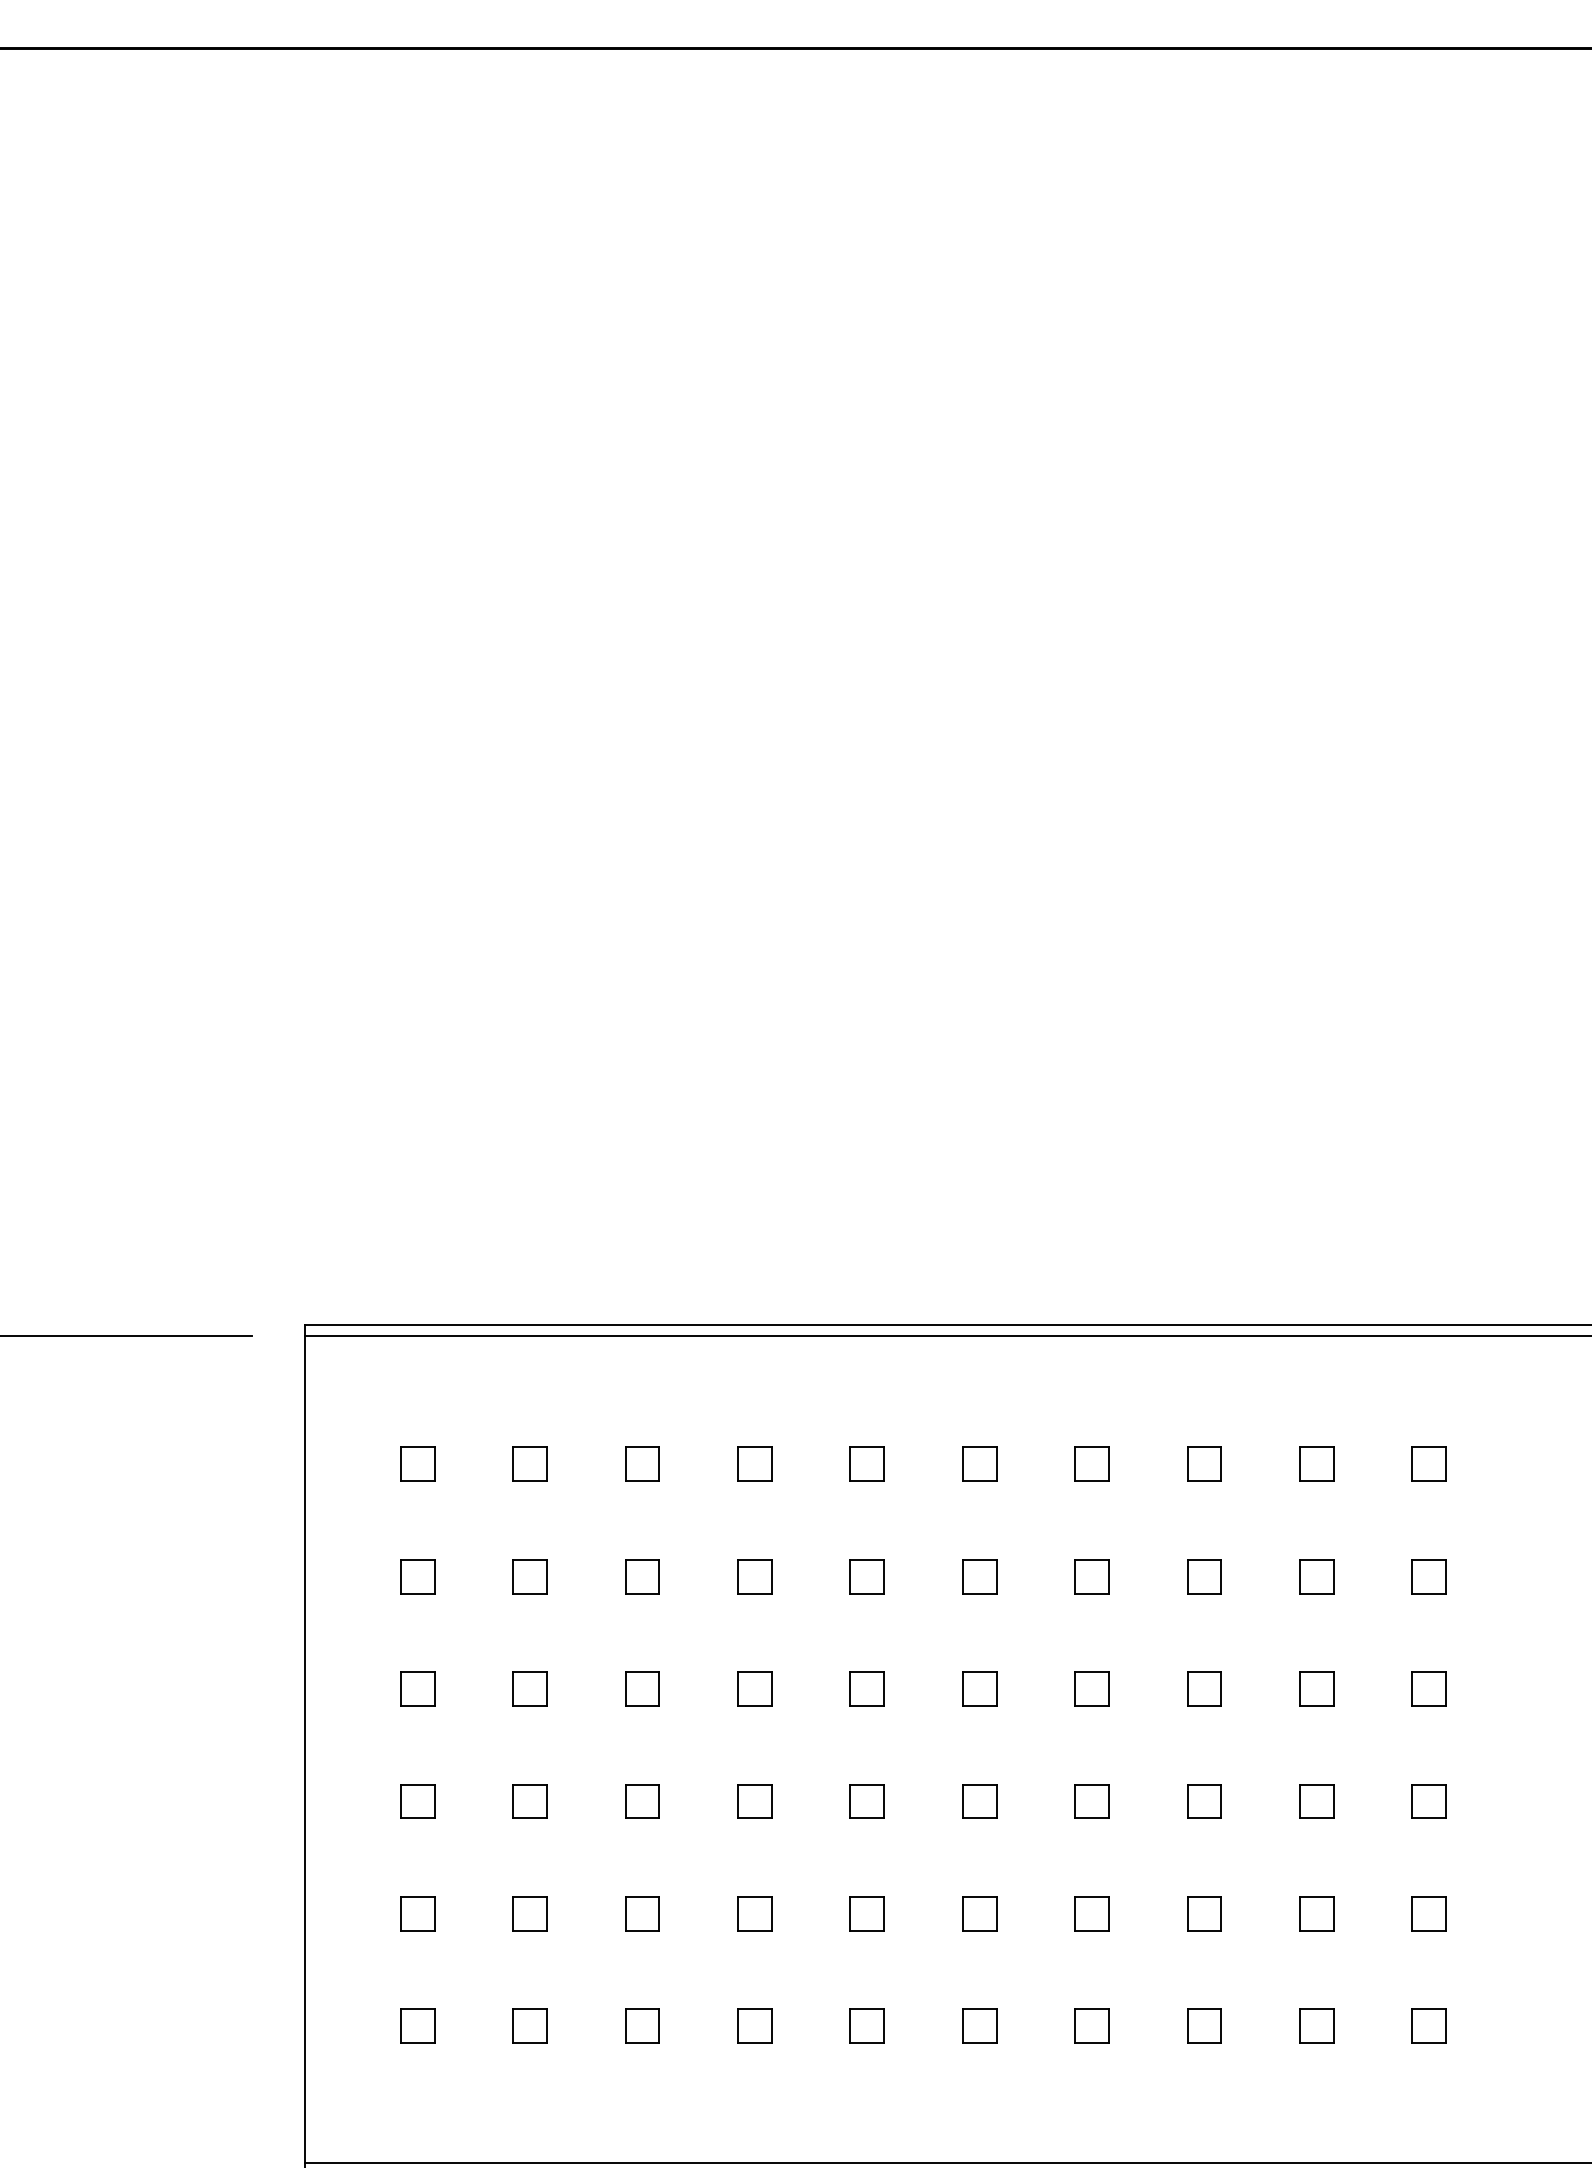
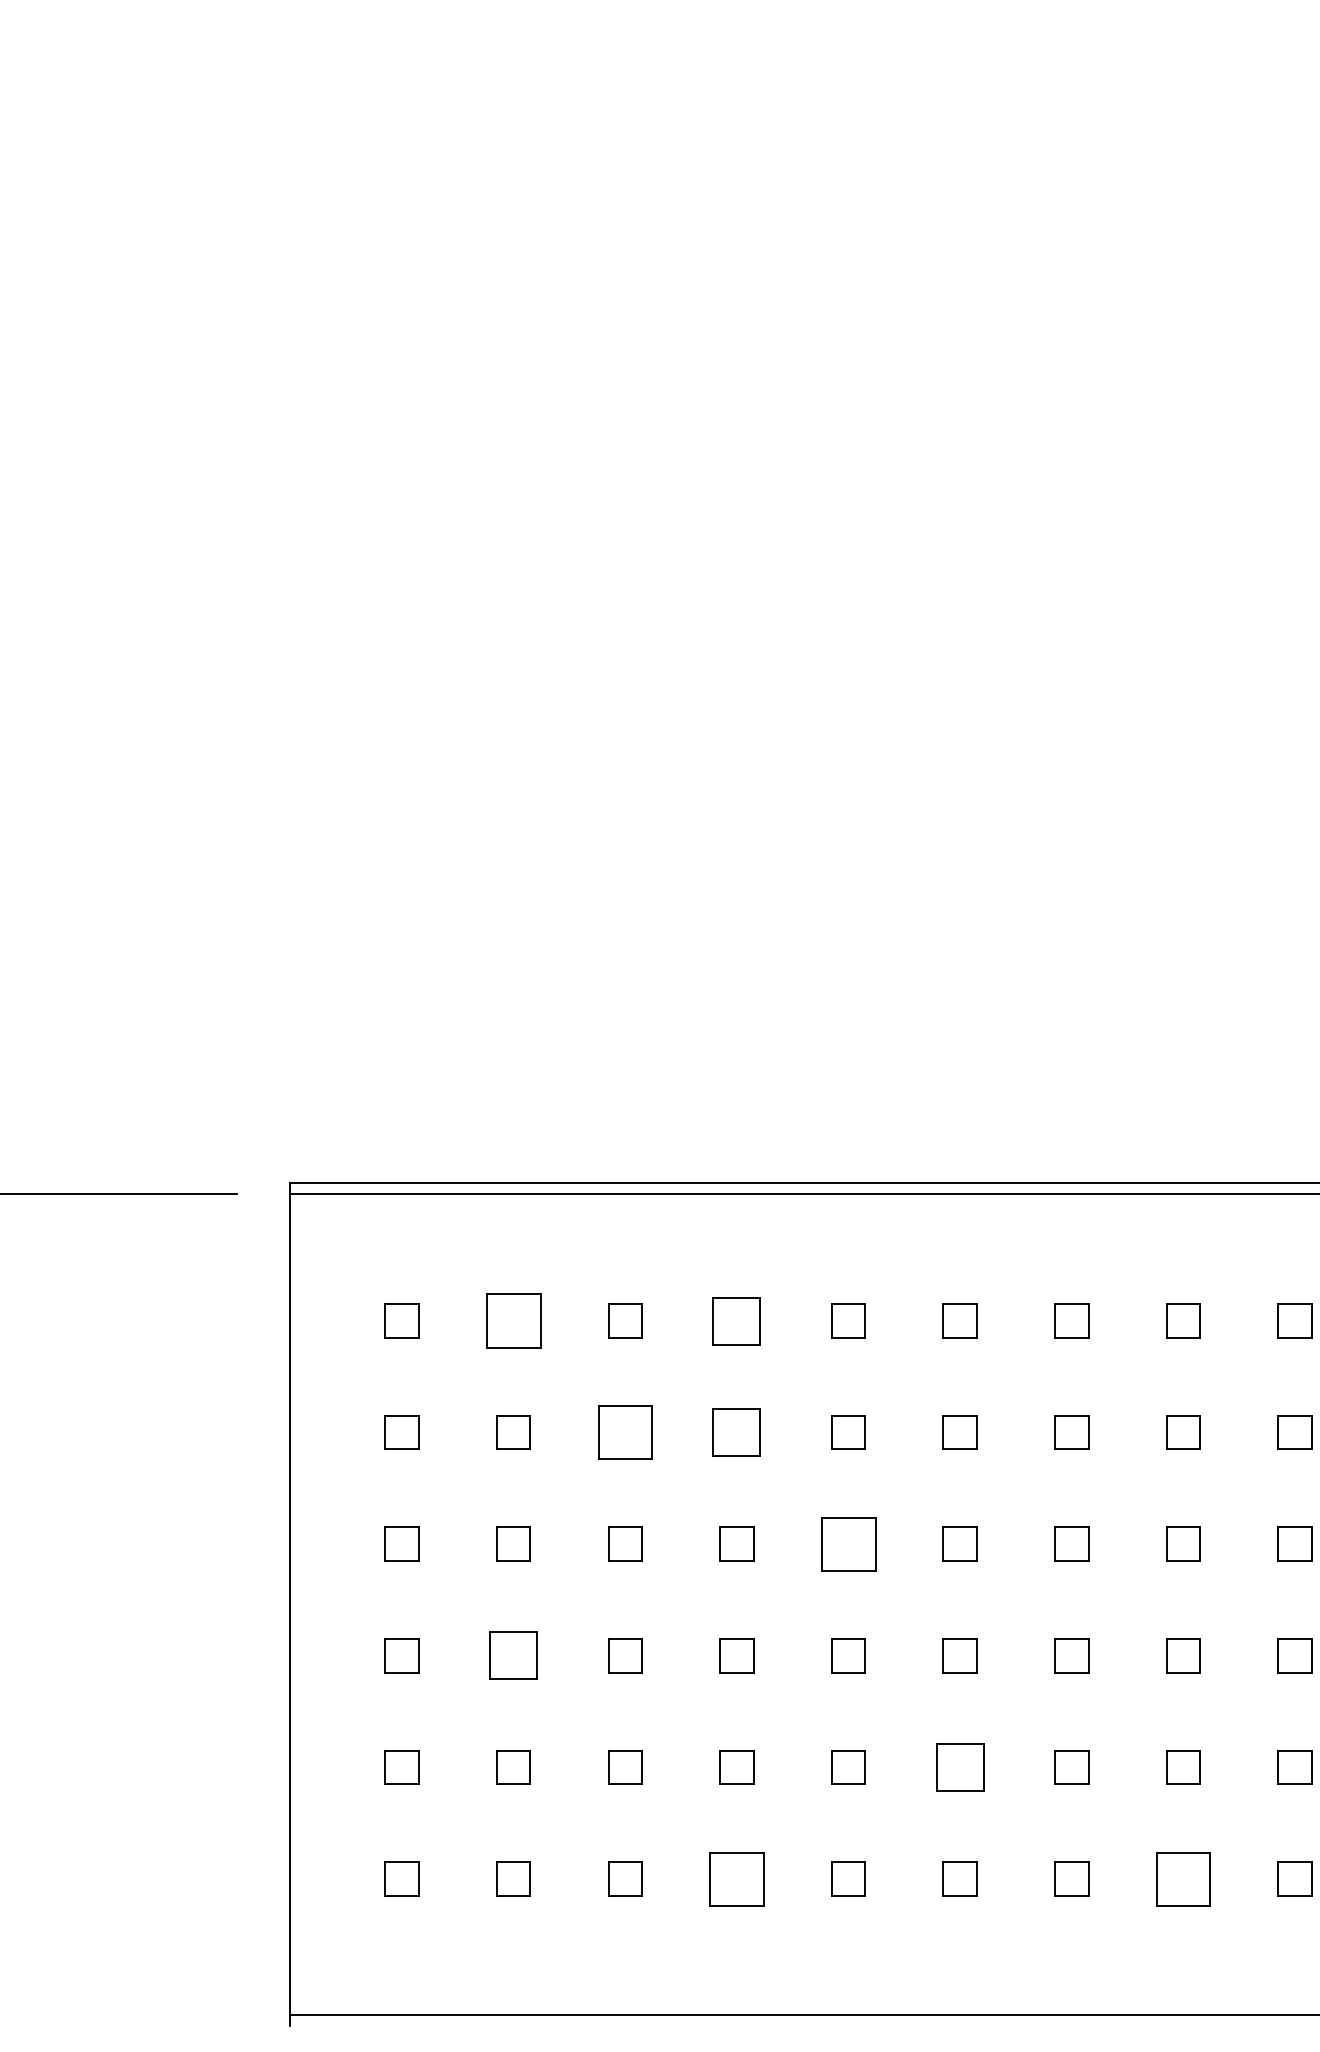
part: (529, 1463) -> (513, 1320), size x1.6
part: (754, 1463) -> (736, 1320), size x1.4
part: (642, 1576) -> (625, 1432), size x1.6
part: (754, 1576) -> (736, 1432), size x1.4
part: (866, 1688) -> (847, 1543), size x1.6
part: (529, 1801) -> (513, 1655), size x1.4
part: (979, 1913) -> (960, 1767), size x1.4
part: (754, 2025) -> (736, 1878), size x1.6
part: (1204, 2025) -> (1183, 1878), size x1.6

